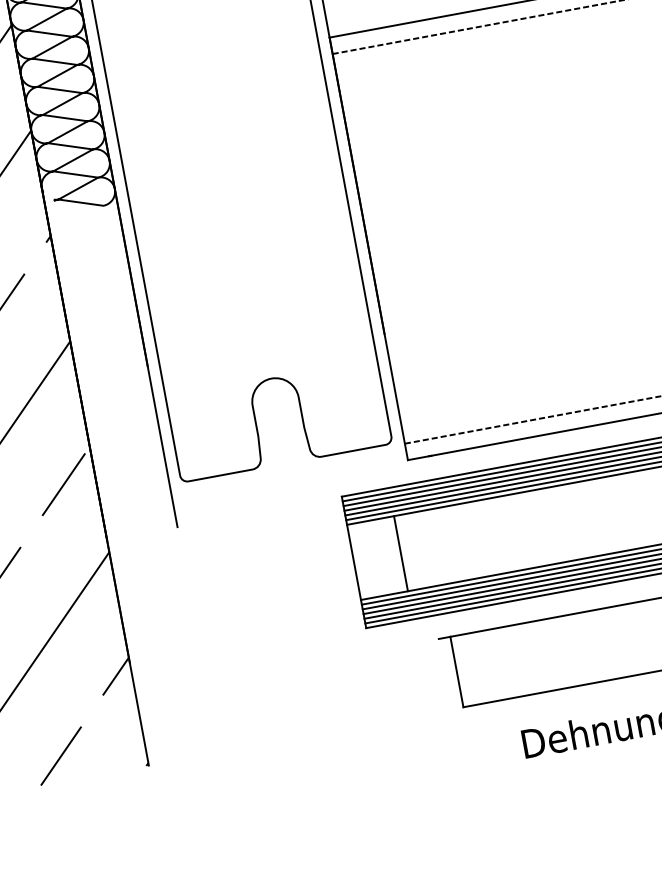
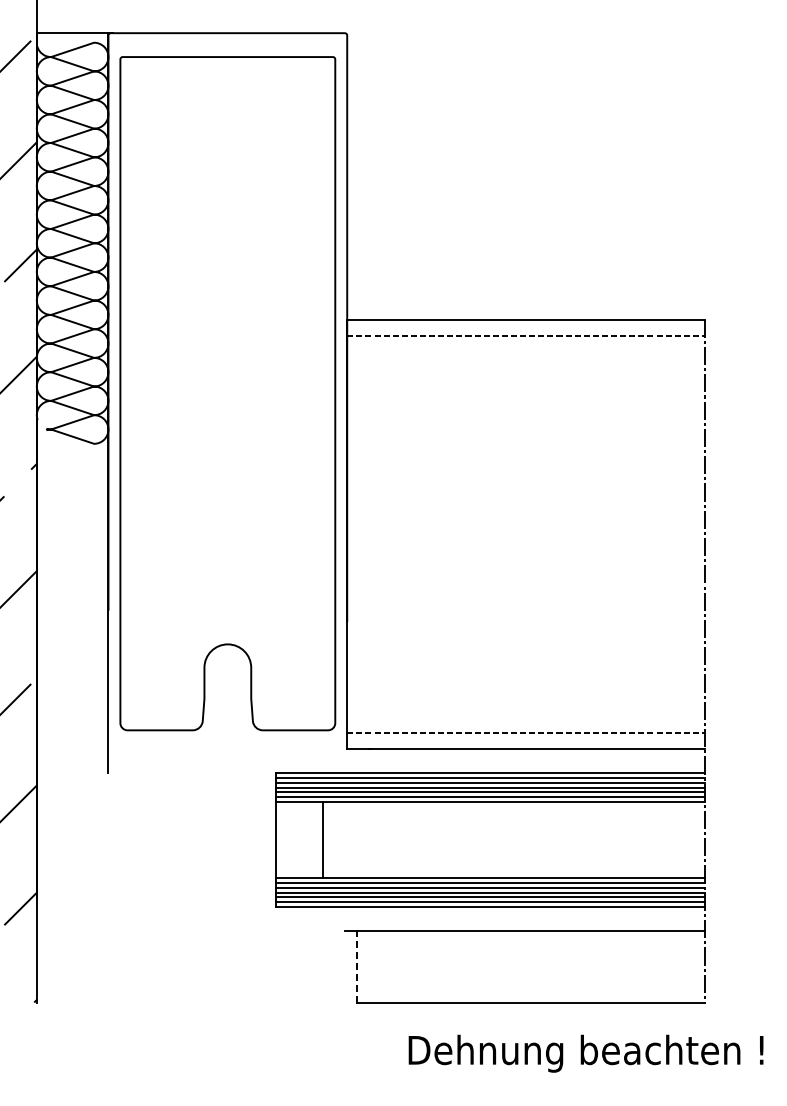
line: (456, 671) -> (356, 966), solid -> dashed

